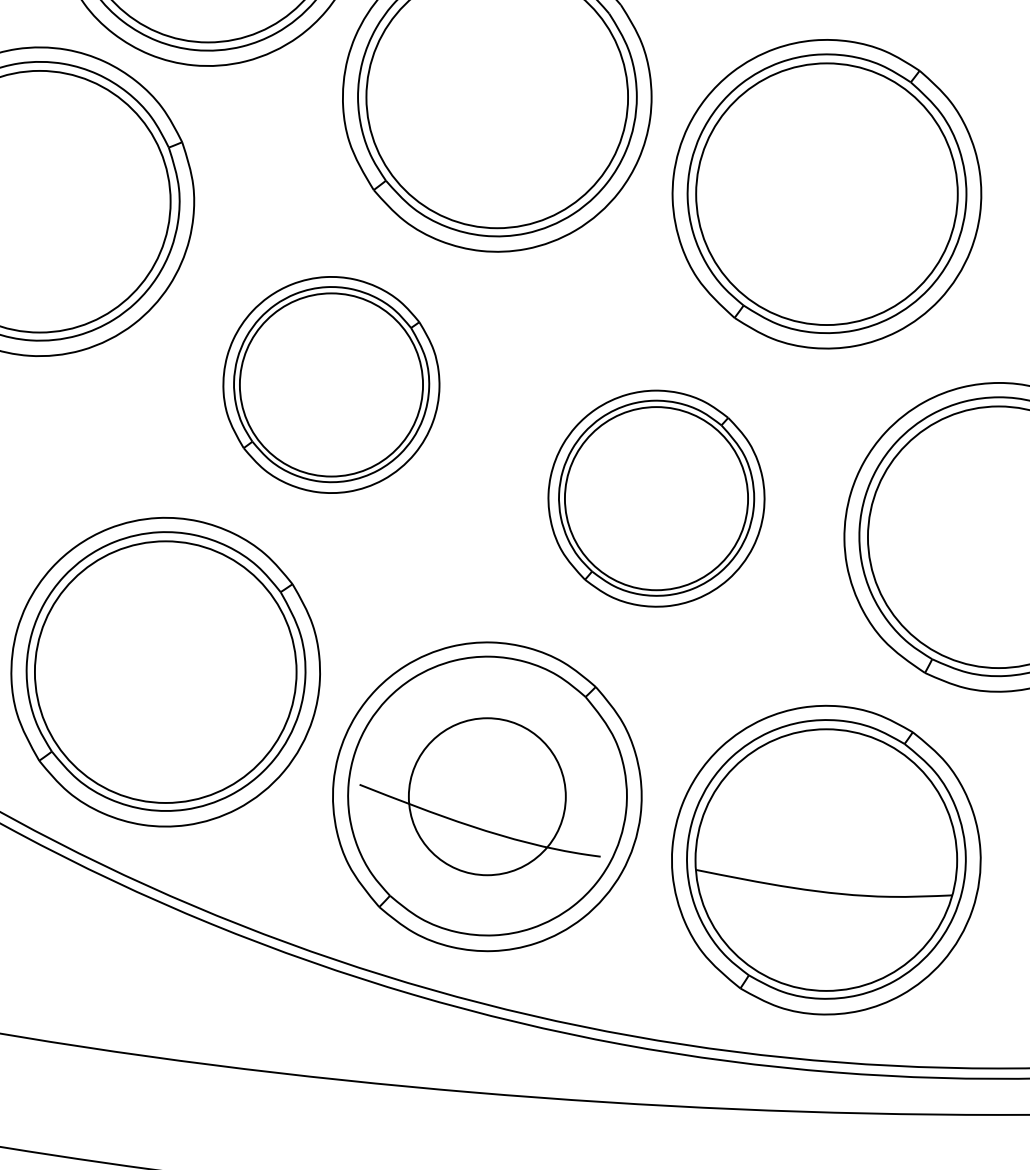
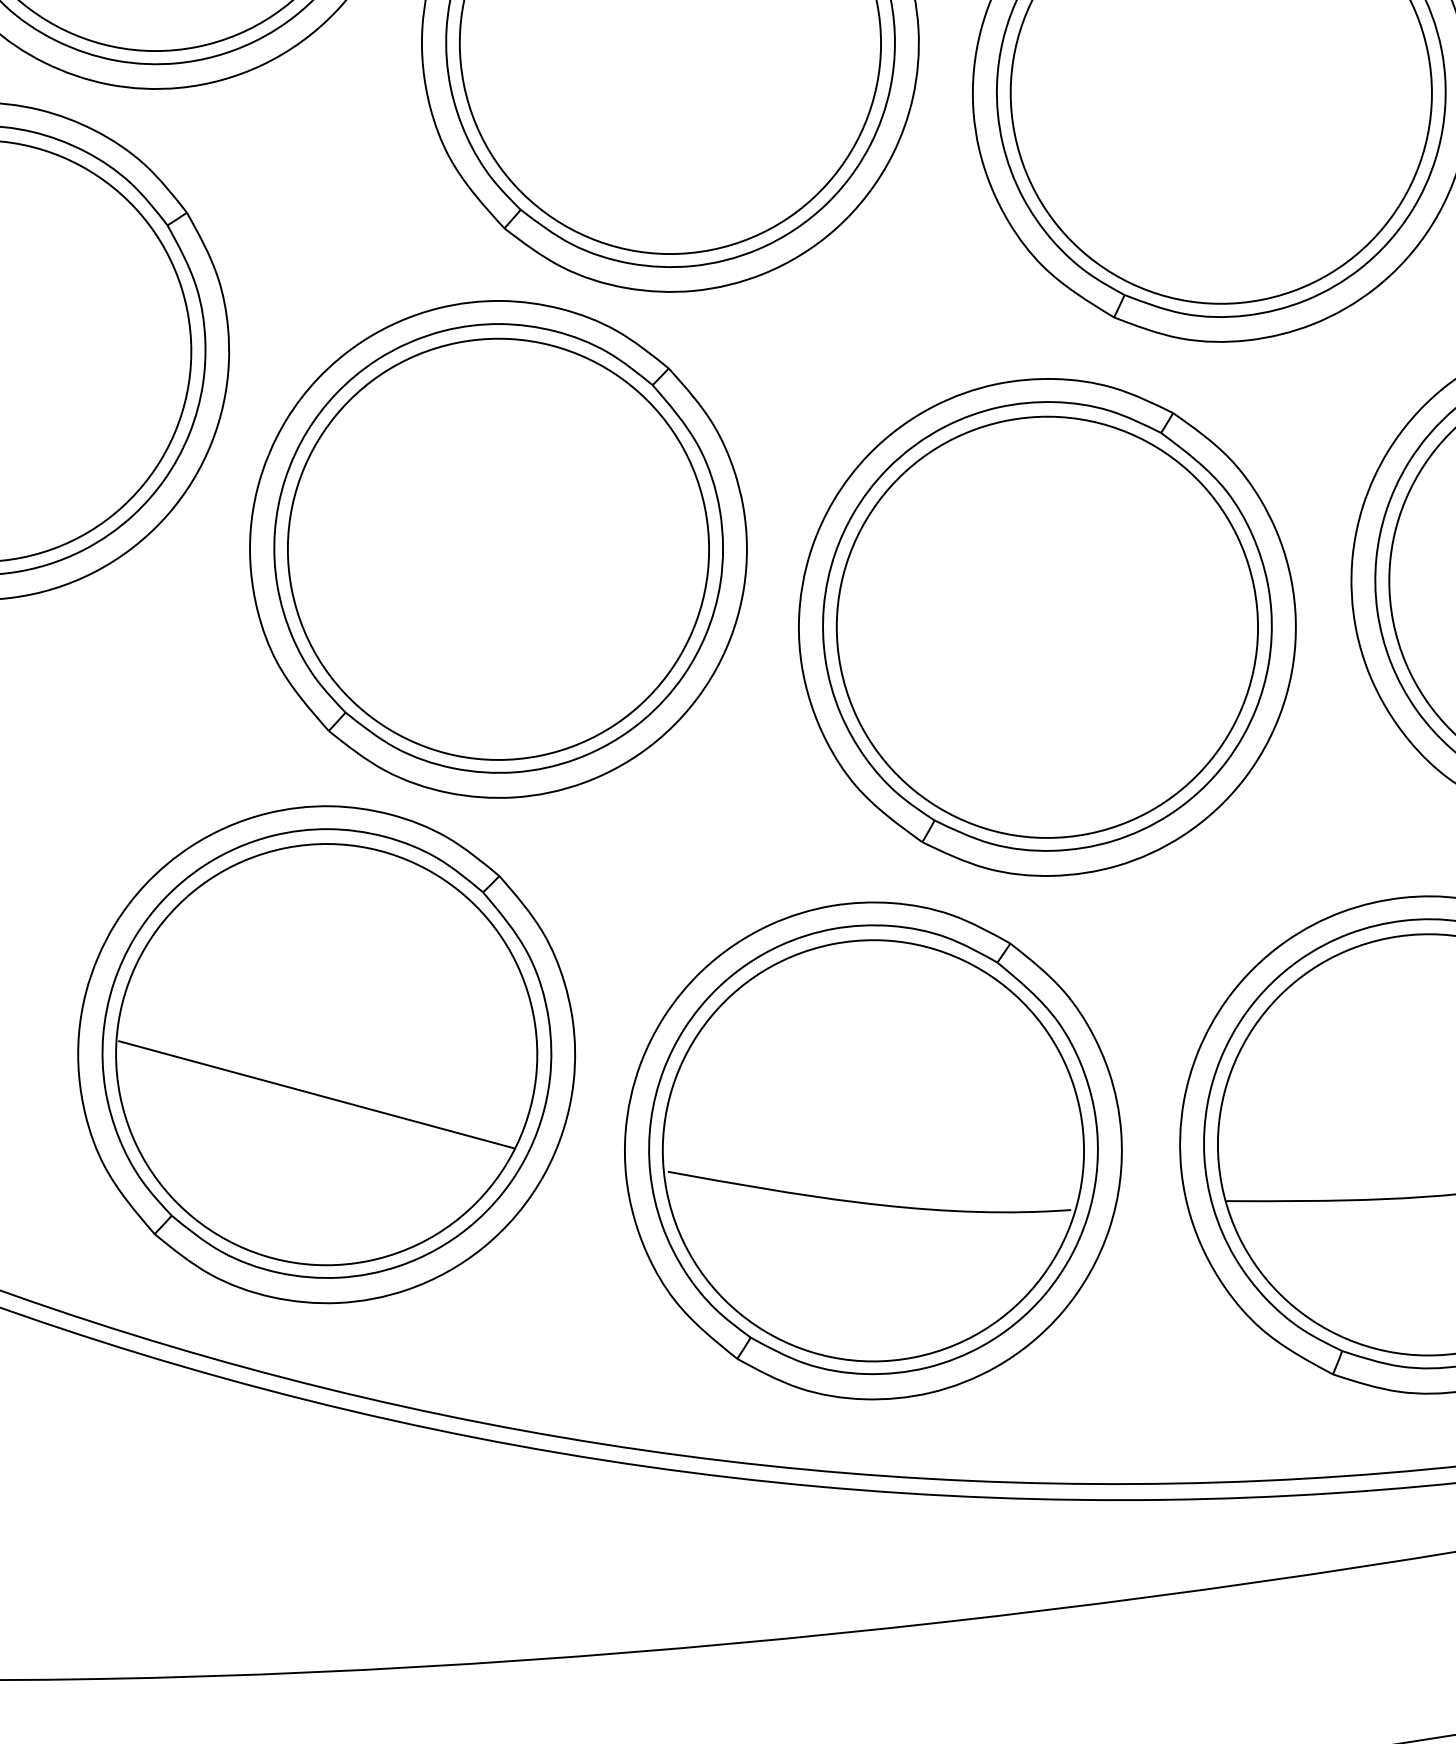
part: (331, 384) -> (498, 548), size x1.43
part: (656, 498) -> (1047, 626), size x1.43
line: (154, 694) -> (315, 1093), added
circle: (487, 796) -> (873, 1150), size x1.67

